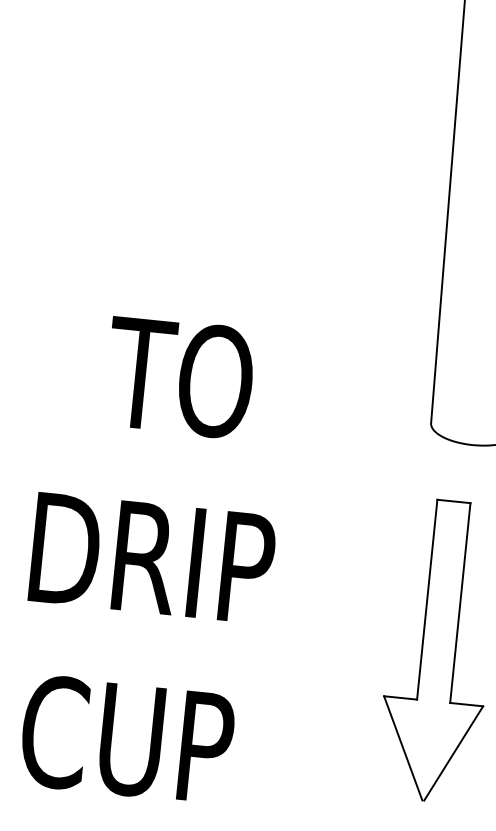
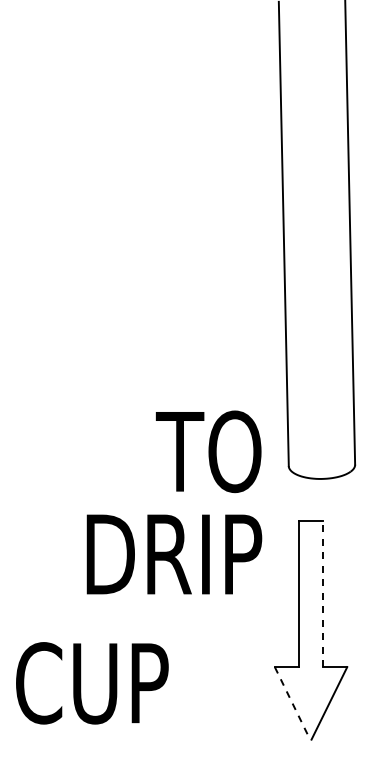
text: (179, 377) -> (208, 451), moved
text: (152, 558) -> (174, 554), moved
line: (460, 602) -> (323, 593), solid -> dashed
text: (127, 739) -> (92, 683), moved
line: (403, 748) -> (292, 703), solid -> dashed

